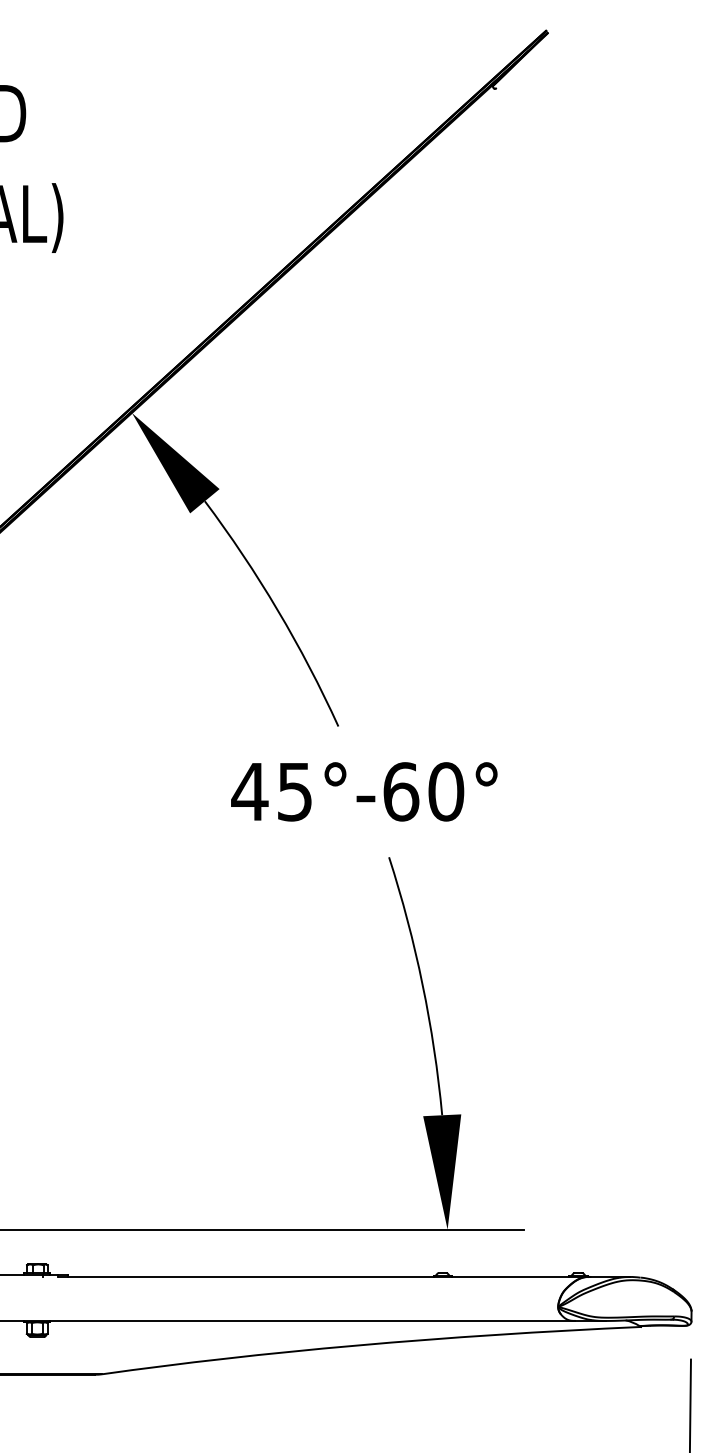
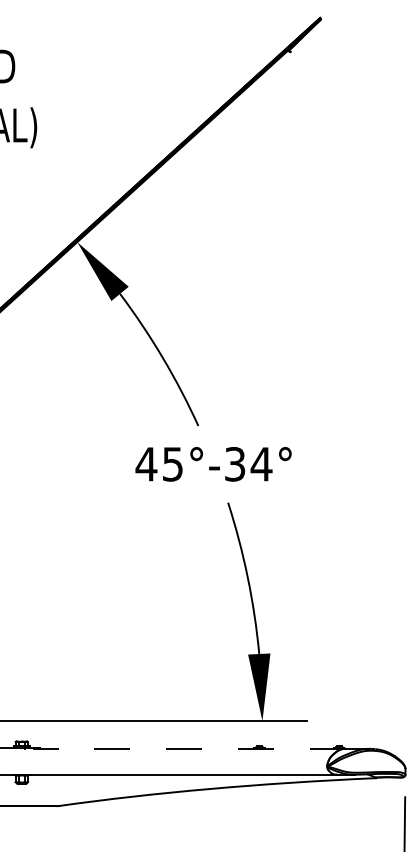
text: (423, 790) -> (248, 463), 45°-60° -> 45°-34°
line: (323, 1276) -> (189, 748), solid -> dashed

